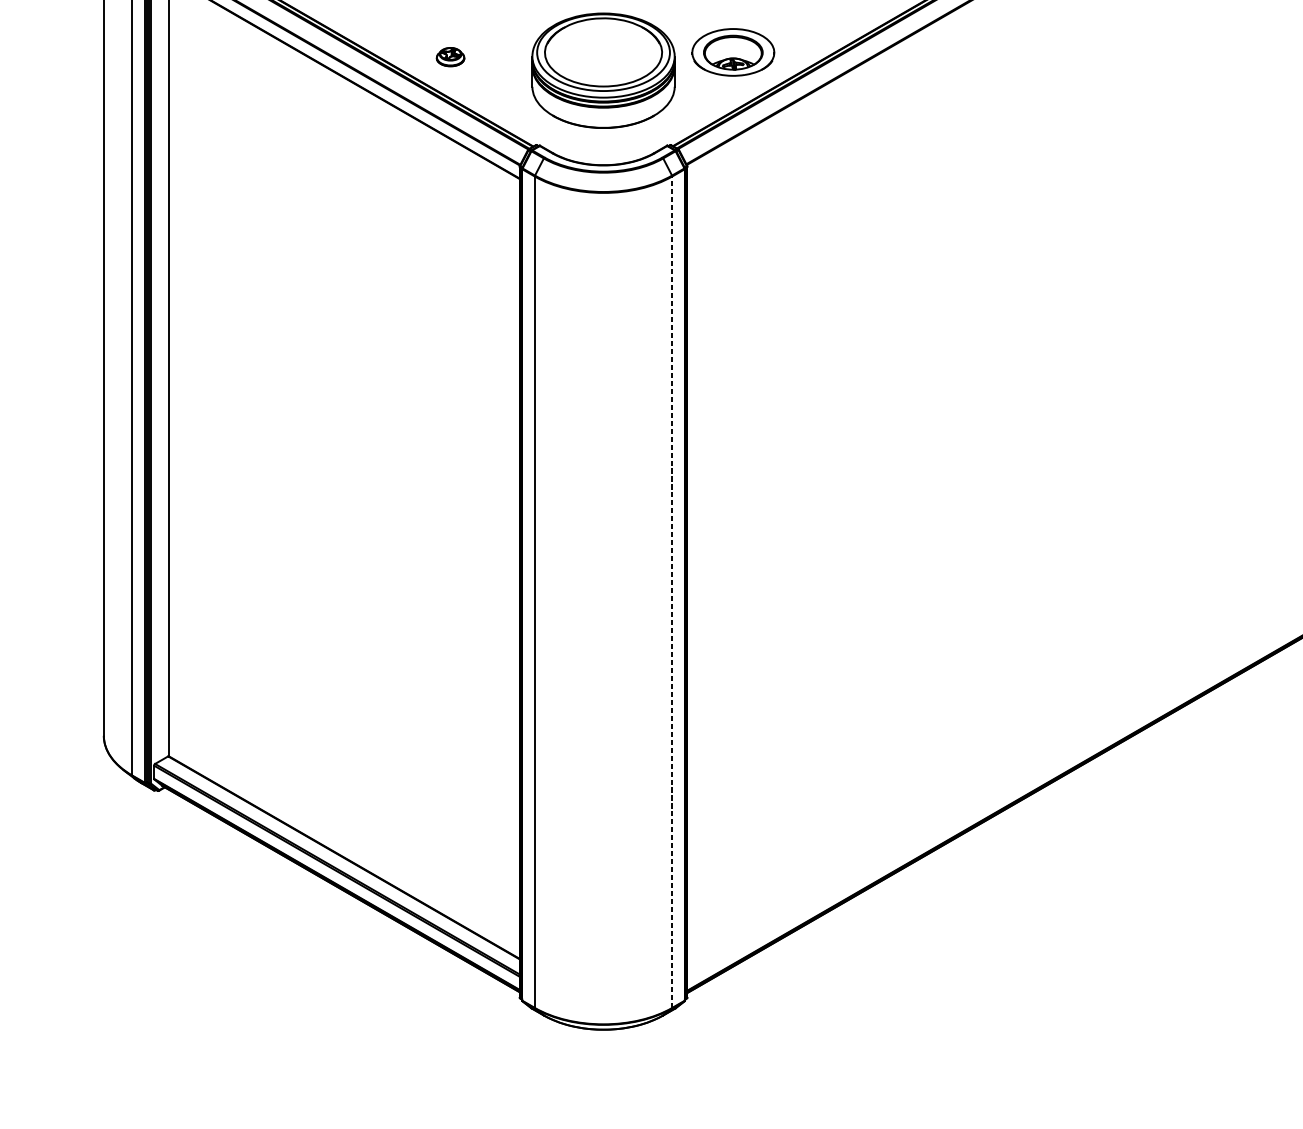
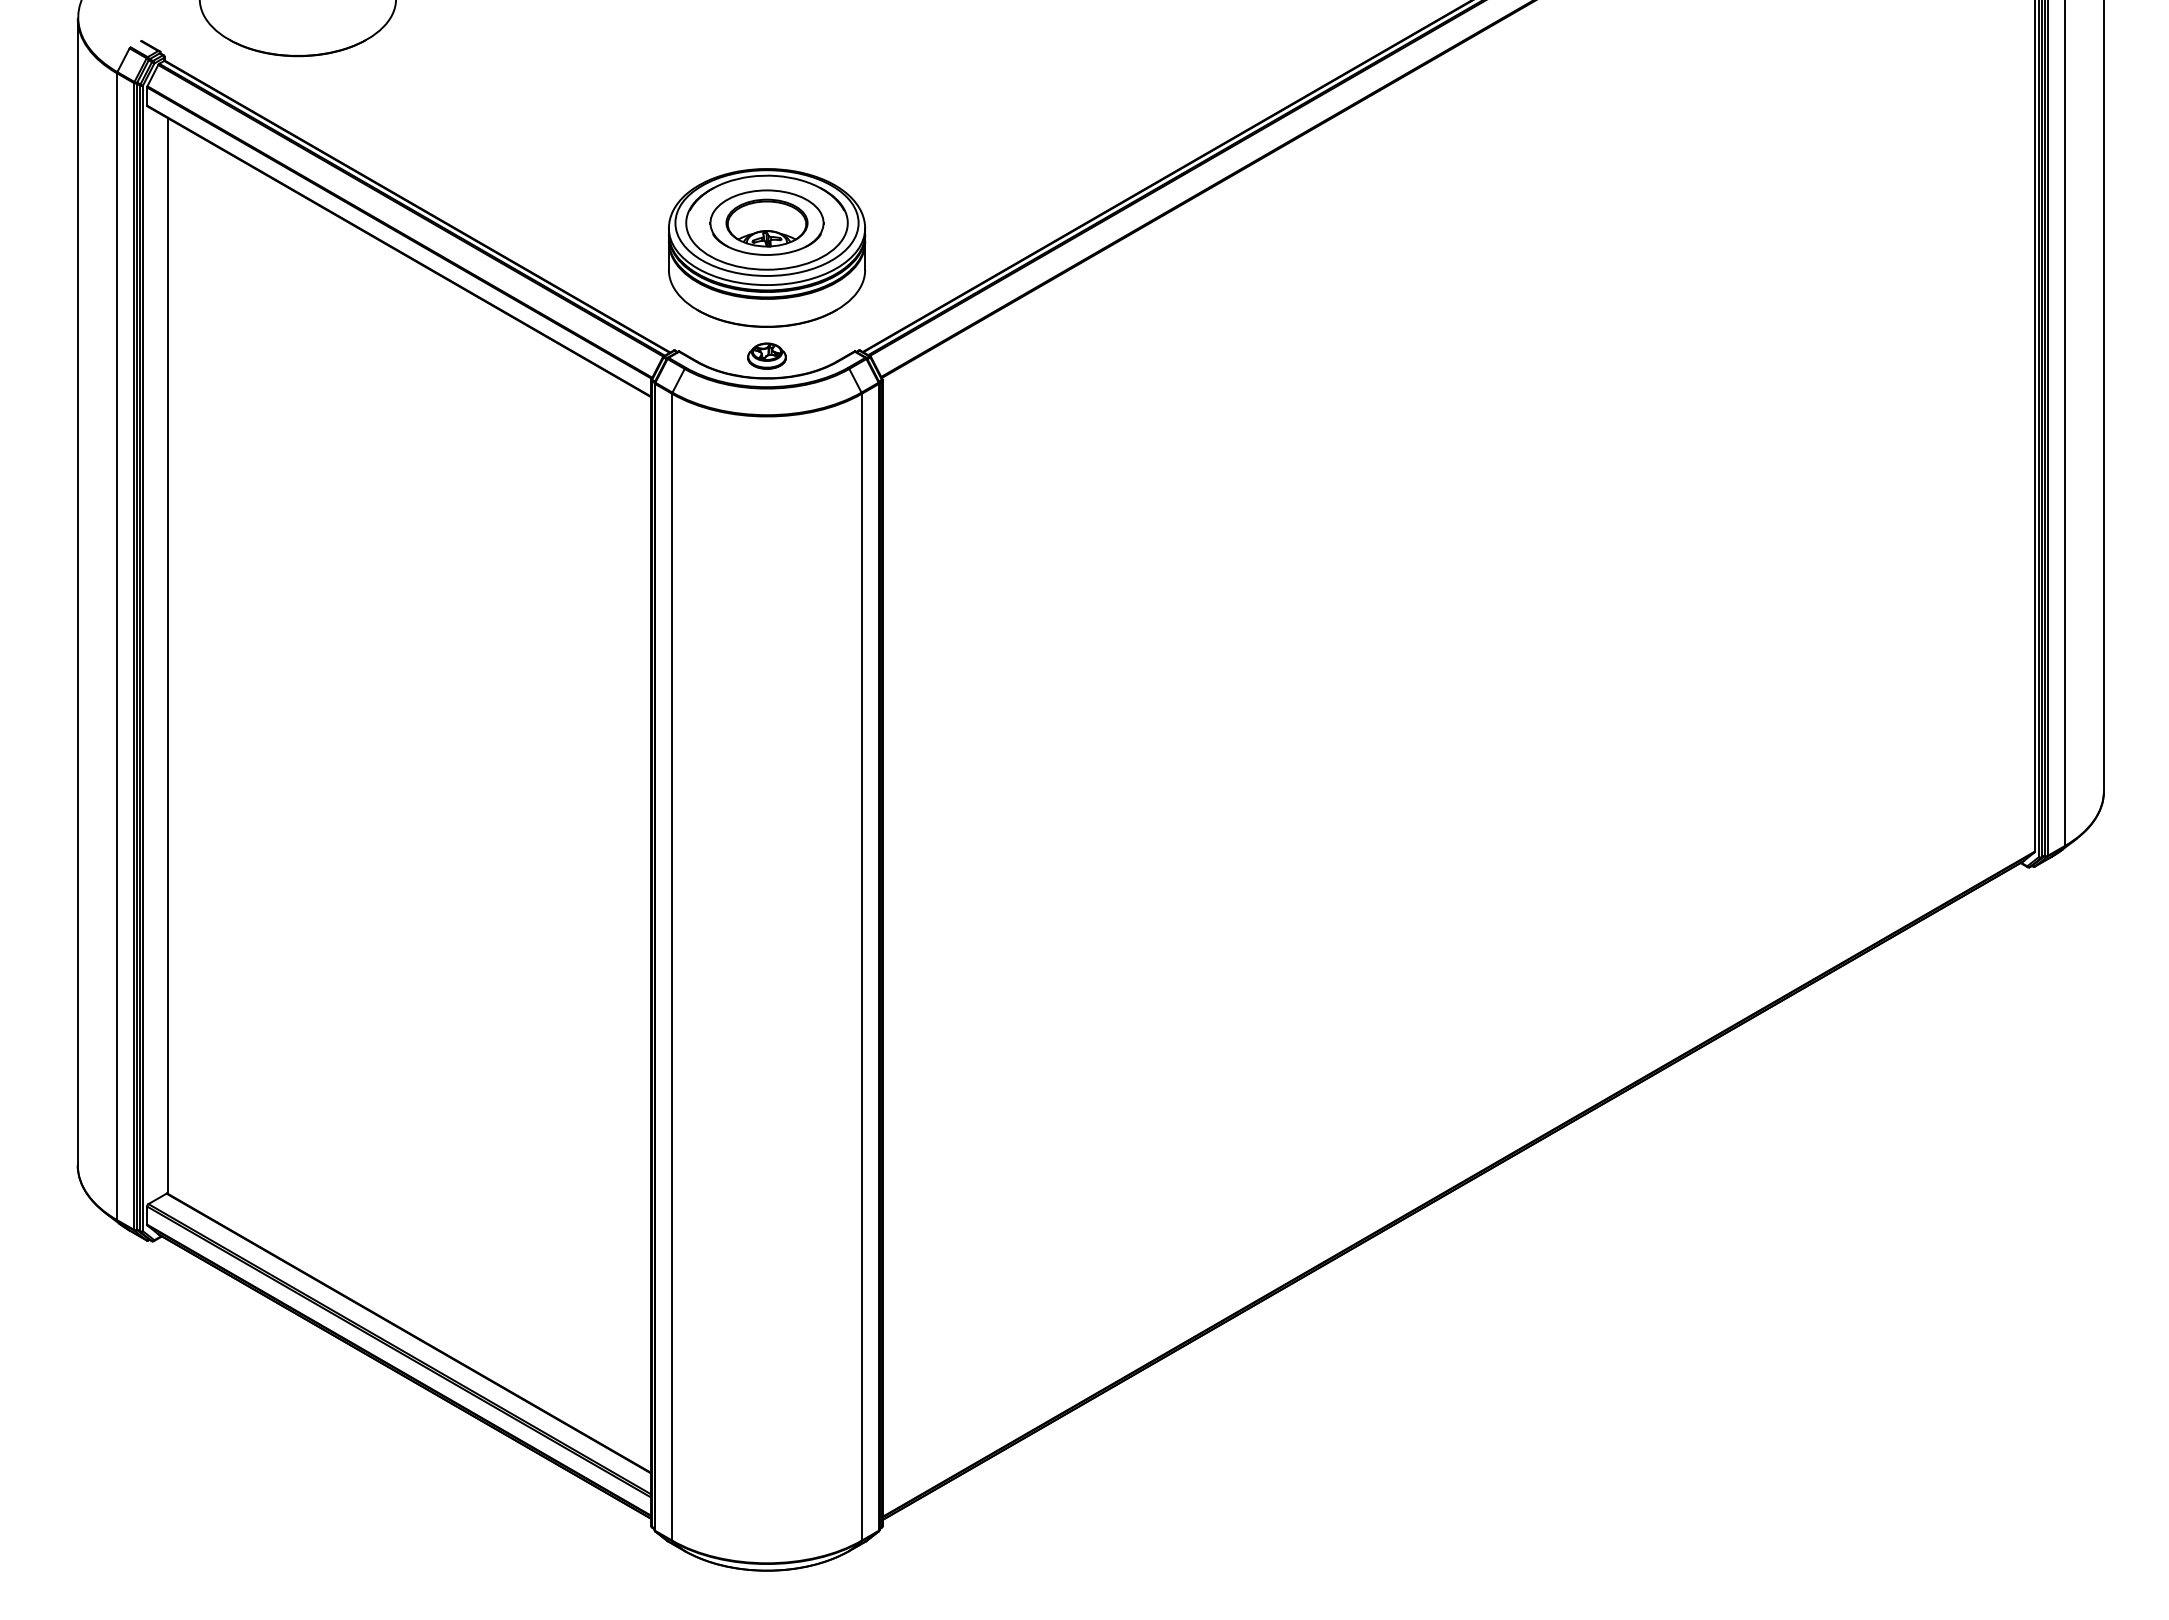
part: (732, 52) -> (766, 222), moved
part: (450, 56) -> (766, 355), moved
line: (672, 591) -> (861, 966), dashed -> solid

